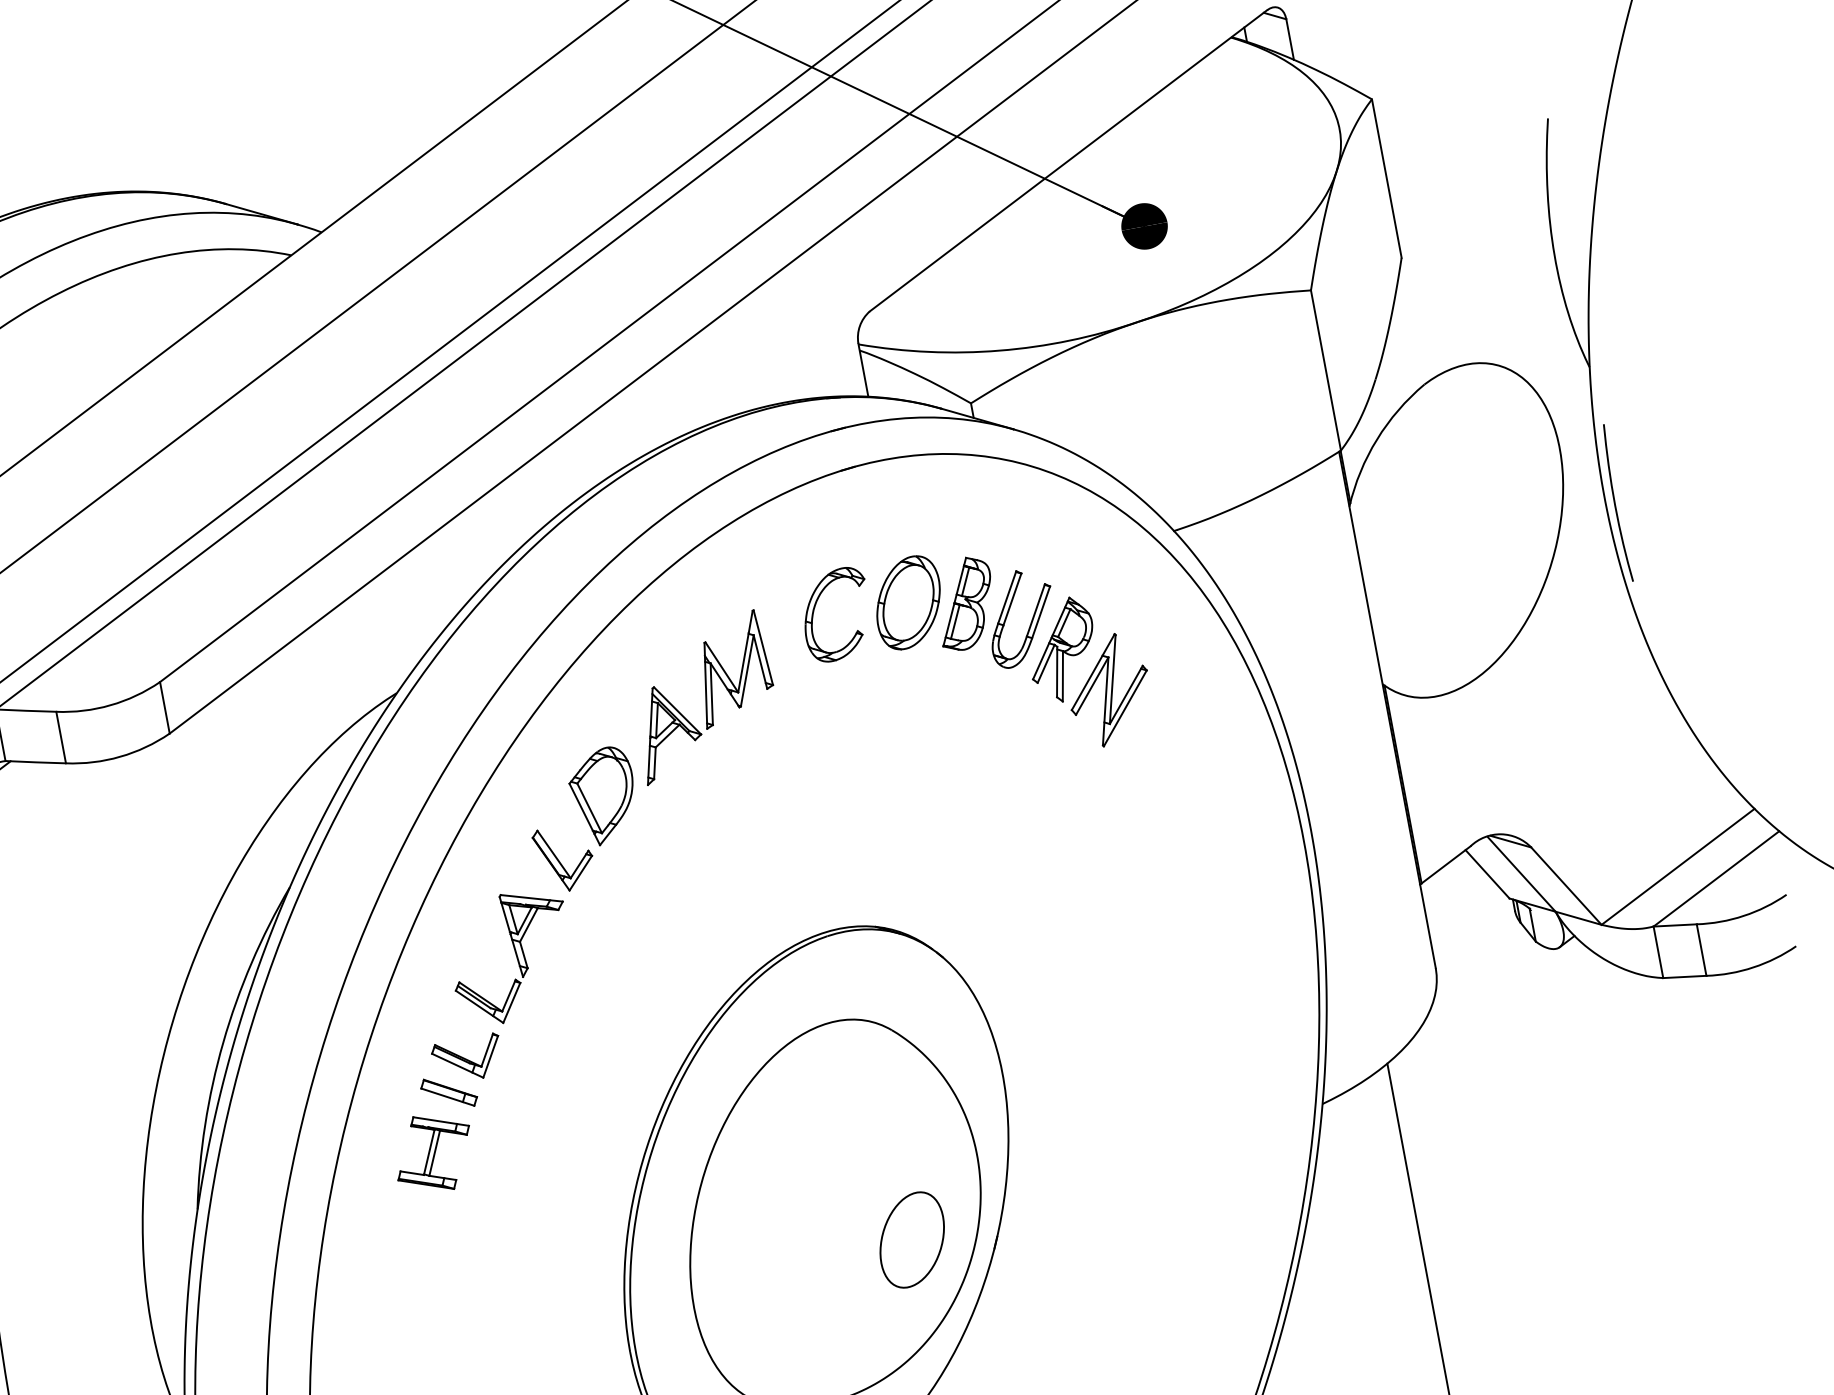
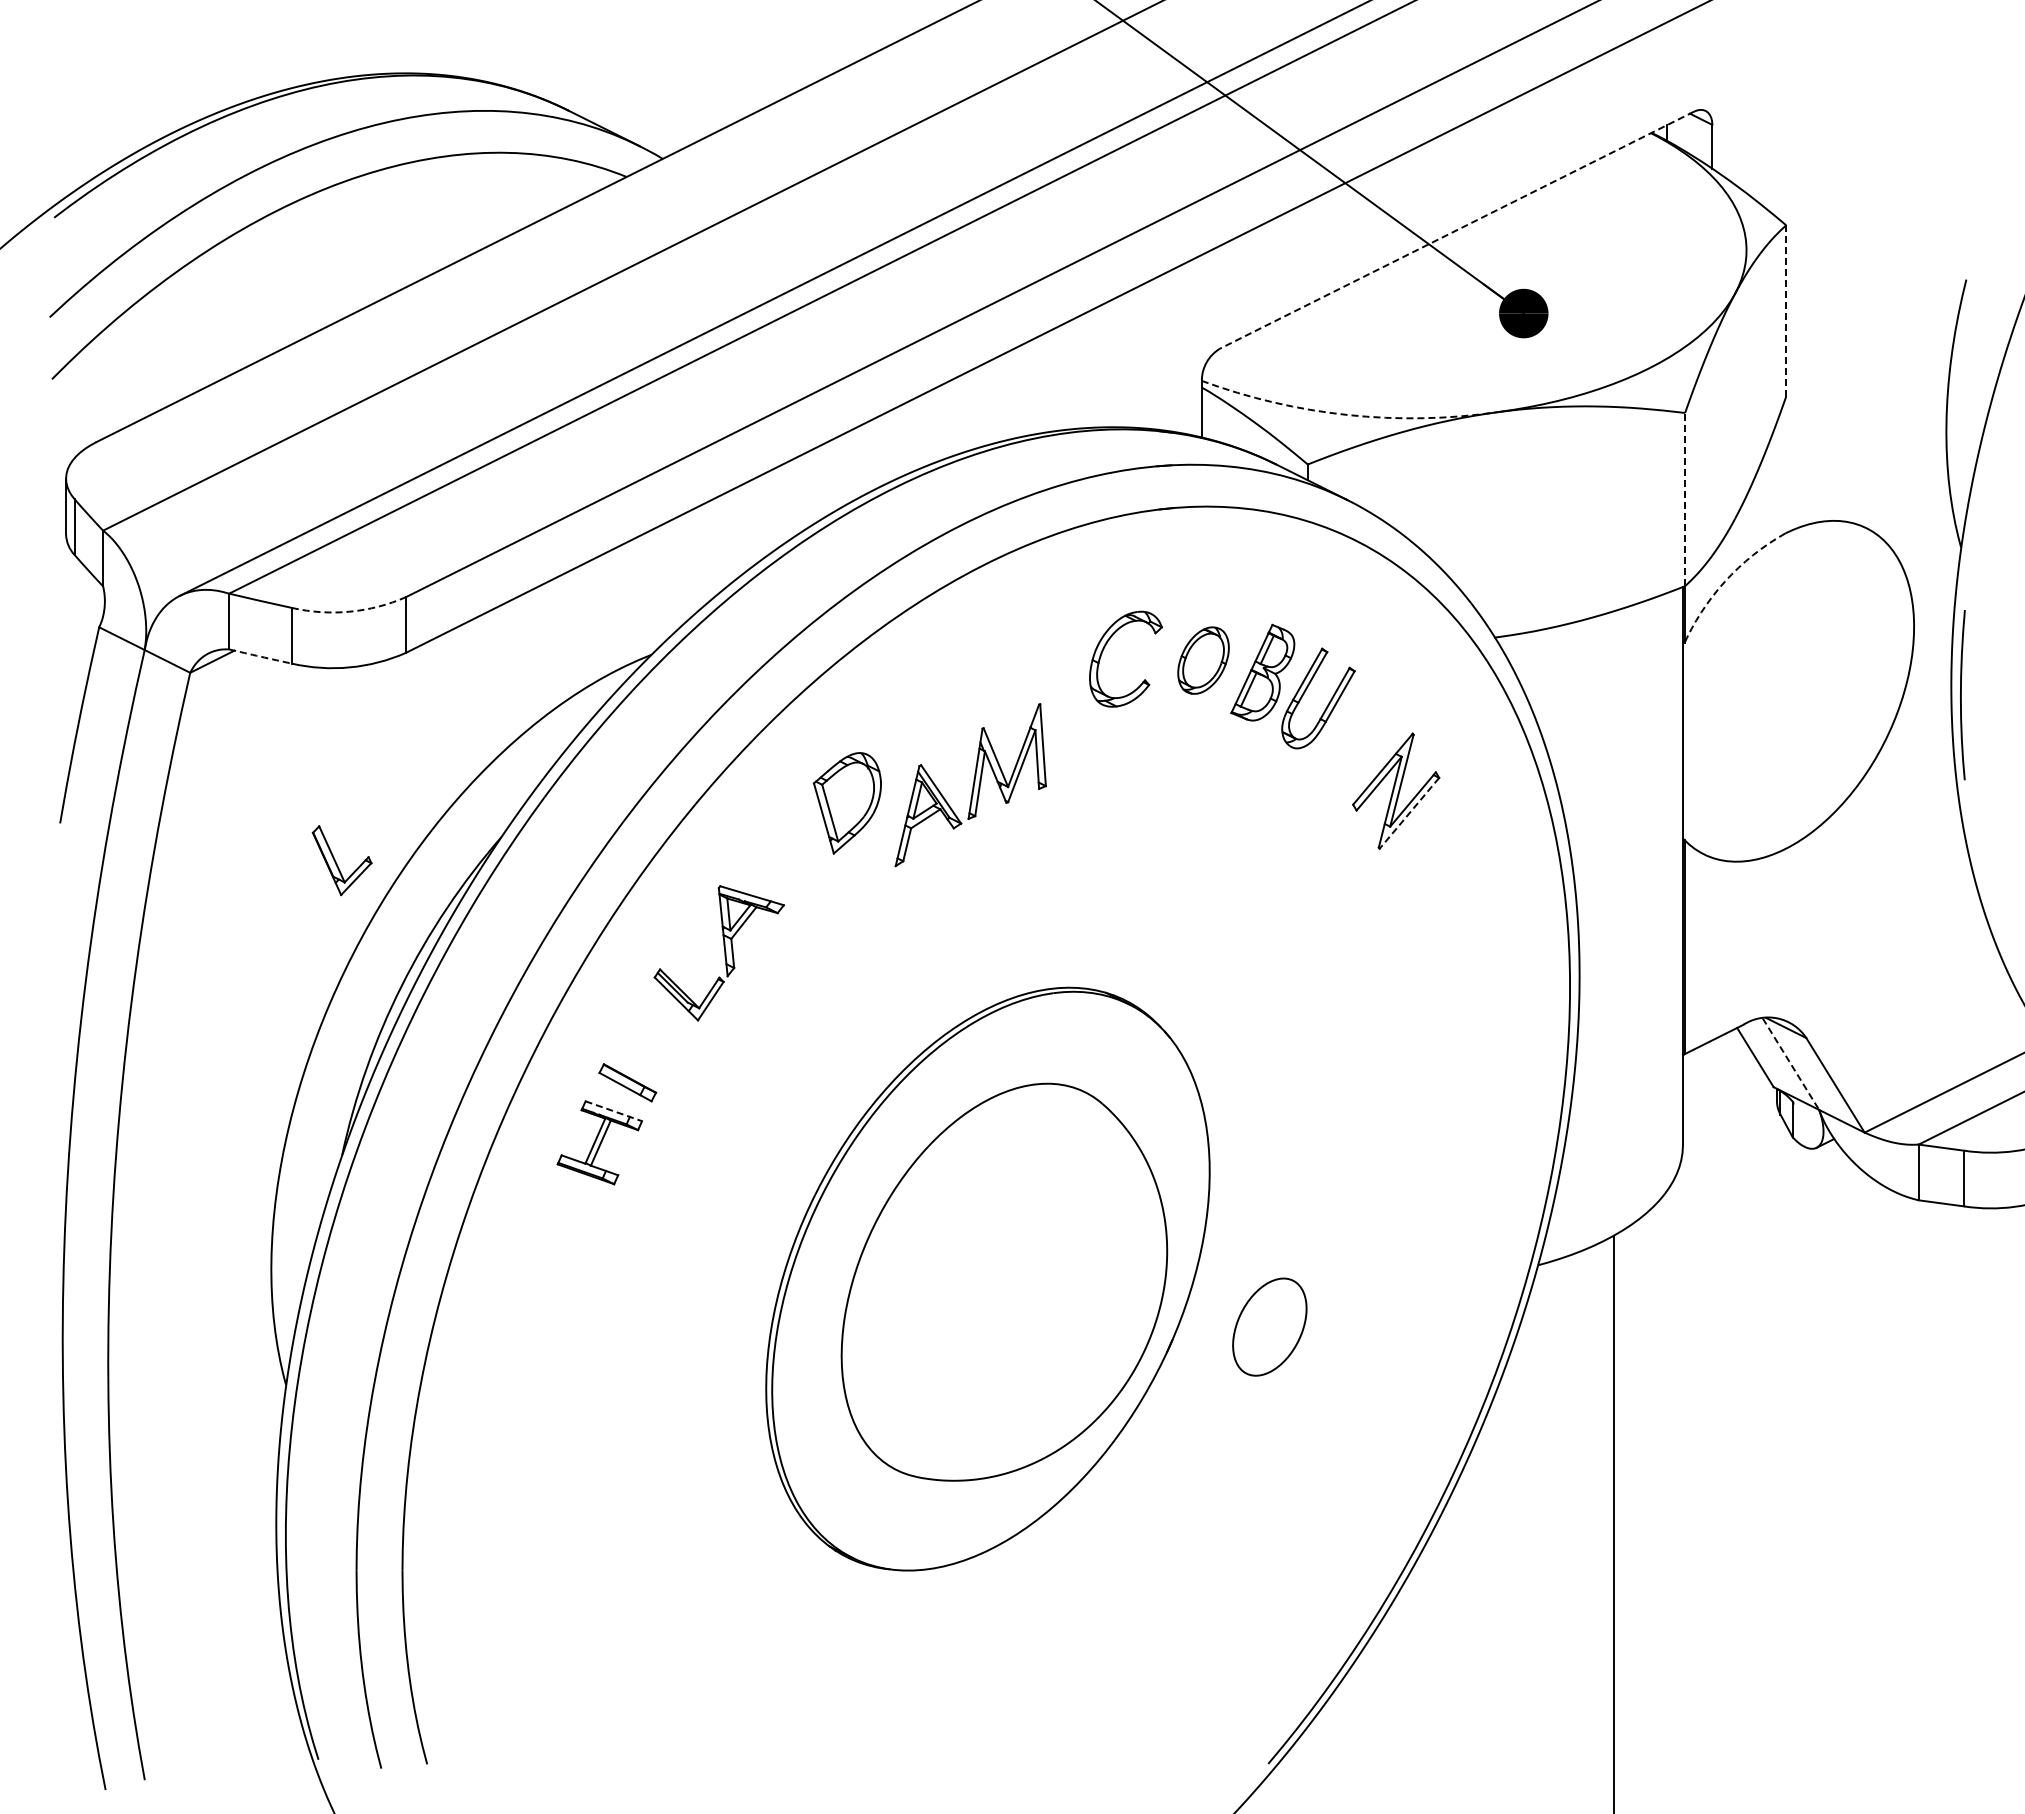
line: (1068, 161) -> (1457, 230), solid -> dashed
line: (1387, 178) -> (1786, 310), solid -> dashed
arc: (1000, 351) -> (1348, 415), solid -> dashed
line: (1326, 370) -> (1685, 499), solid -> dashed
arc: (1376, 439) -> (1724, 581), solid -> dashed
part: (908, 602) -> (1203, 660), size x0.7
part: (1061, 649) -> (1354, 739), removed
part: (703, 697) -> (970, 785), moved
arc: (110, 705) -> (349, 611), solid -> dashed
line: (1125, 708) -> (1409, 813), solid -> dashed
arc: (35, 762) -> (260, 656), solid -> dashed
part: (563, 858) -> (341, 860), moved
line: (1521, 874) -> (1790, 1064), solid -> dashed
part: (467, 1059) -> (653, 1051), removed
line: (440, 1121) -> (613, 1111), solid -> dashed
part: (911, 1239) -> (1269, 1326), moved

